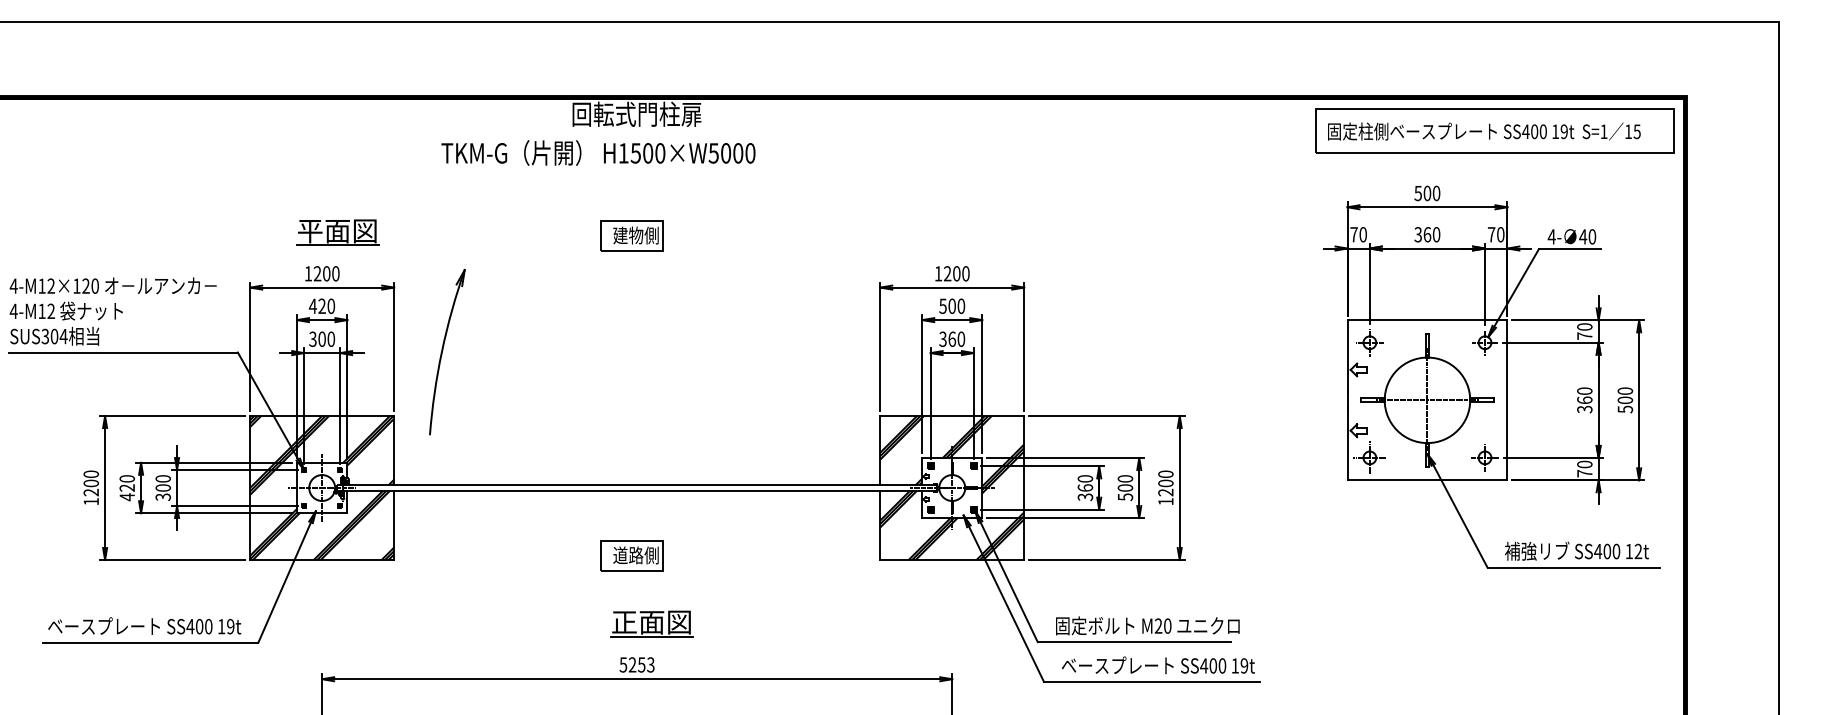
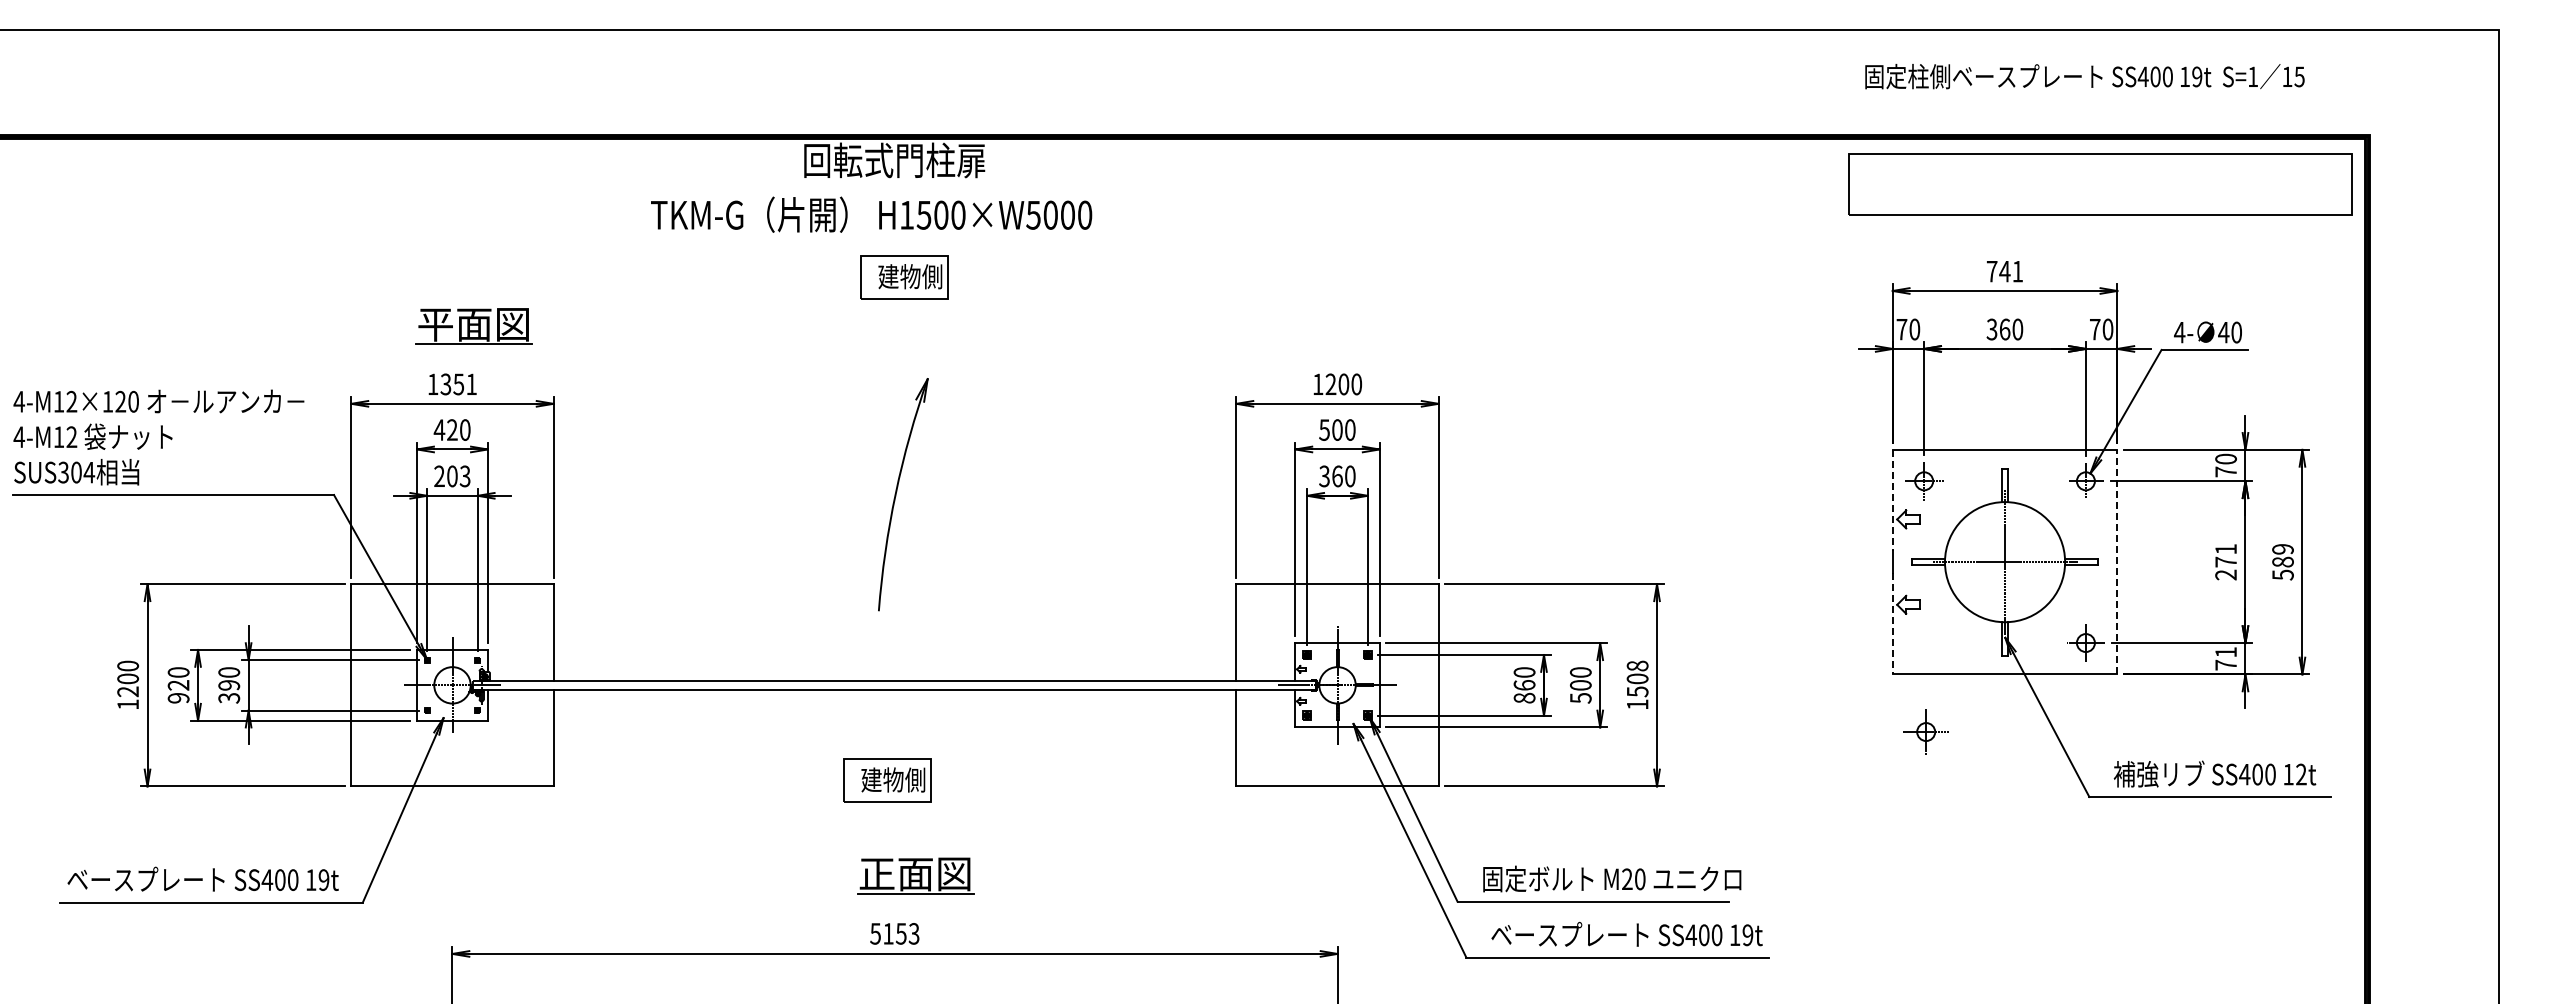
text: (1484, 131) -> (2084, 76), moved
text: (598, 152) -> (871, 214), moved
text: (1427, 193) -> (2004, 271), 500 -> 741
part: (631, 236) -> (904, 277), moved
text: (326, 273) -> (458, 384), 1200 -> 1351
text: (322, 339) -> (452, 476), 300 -> 203
part: (443, 350) -> (897, 491), moved
line: (1347, 356) -> (1892, 500), solid -> dashed
text: (1624, 395) -> (2282, 555), 500 -> 589
line: (1507, 399) -> (2117, 561), solid -> dashed
text: (1585, 400) -> (2226, 562), 360 -> 271
line: (1347, 443) -> (1892, 623), solid -> dashed
part: (1369, 457) -> (1925, 731), moved
text: (1584, 464) -> (2225, 652), 70 -> 71
text: (1165, 483) -> (1637, 678), 1200 -> 1508
text: (163, 488) -> (229, 685), 300 -> 390
hatch: (322, 488) -> (452, 685), removed
hatch: (952, 488) -> (1337, 685), removed
text: (1085, 496) -> (1524, 697), 360 -> 860
text: (127, 497) -> (178, 698), 420 -> 920
text: (628, 555) -> (882, 779), 道路側 -> 建物側
text: (632, 664) -> (888, 933), 5253 -> 5153

